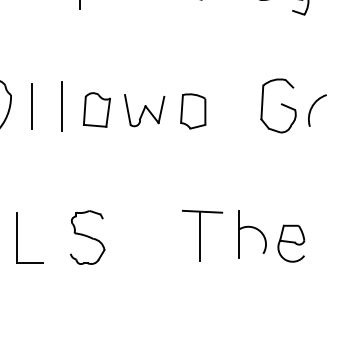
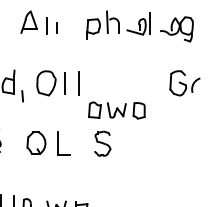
part: (143, 110) -> (116, 110), moved
part: (242, 235) -> (161, 142), removed
part: (87, 237) -> (102, 143), moved

